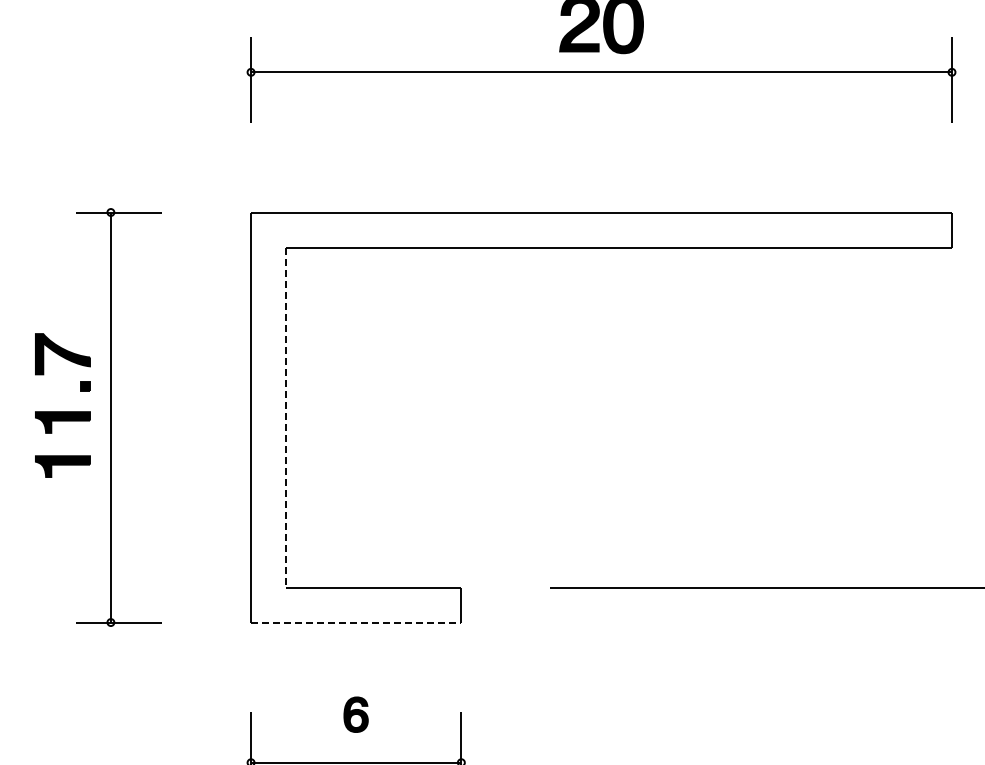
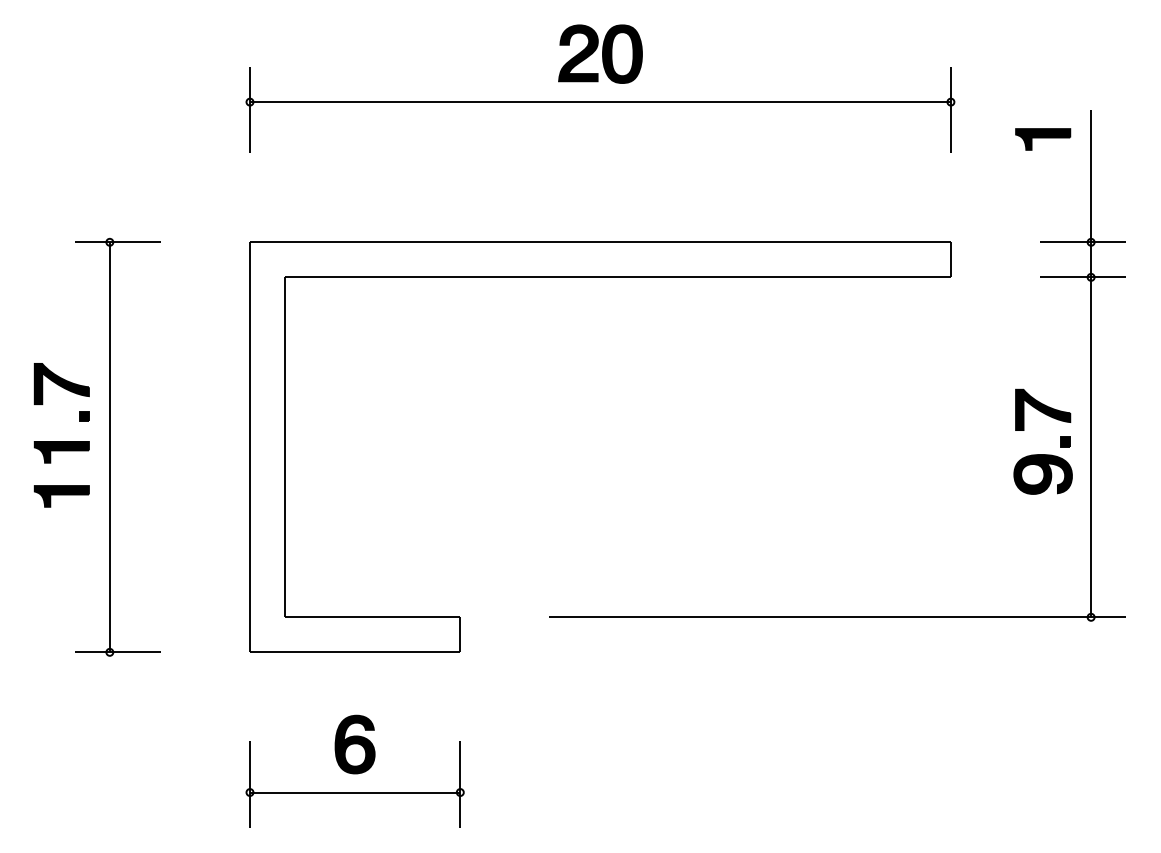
line: (286, 417) -> (285, 447), dashed -> solid
line: (356, 622) -> (355, 652), dashed -> solid
part: (355, 714) -> (354, 744), size x1.67

